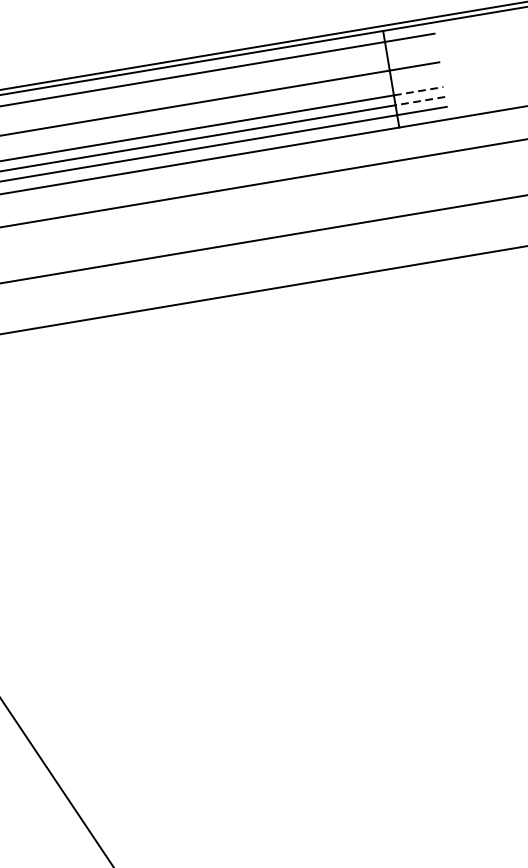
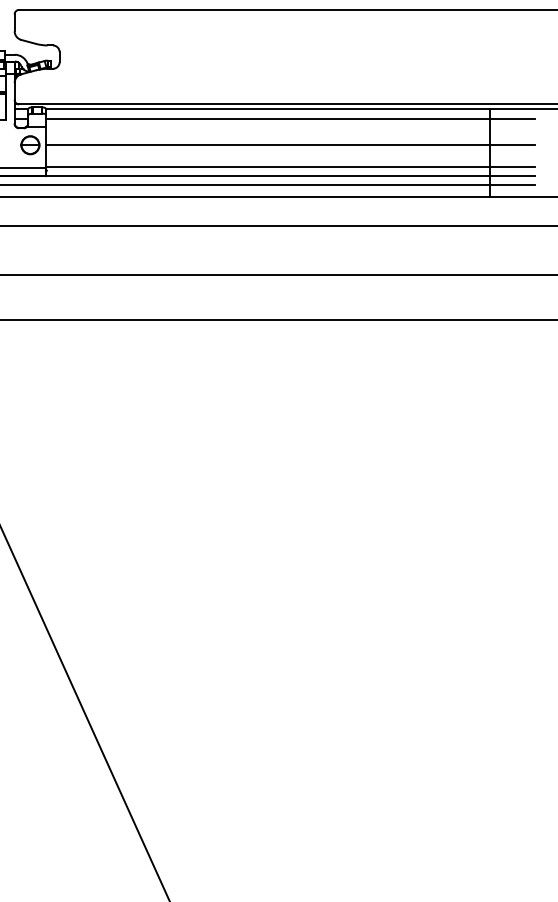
line: (419, 91) -> (512, 167), dashed -> solid
line: (420, 101) -> (512, 176), dashed -> solid

